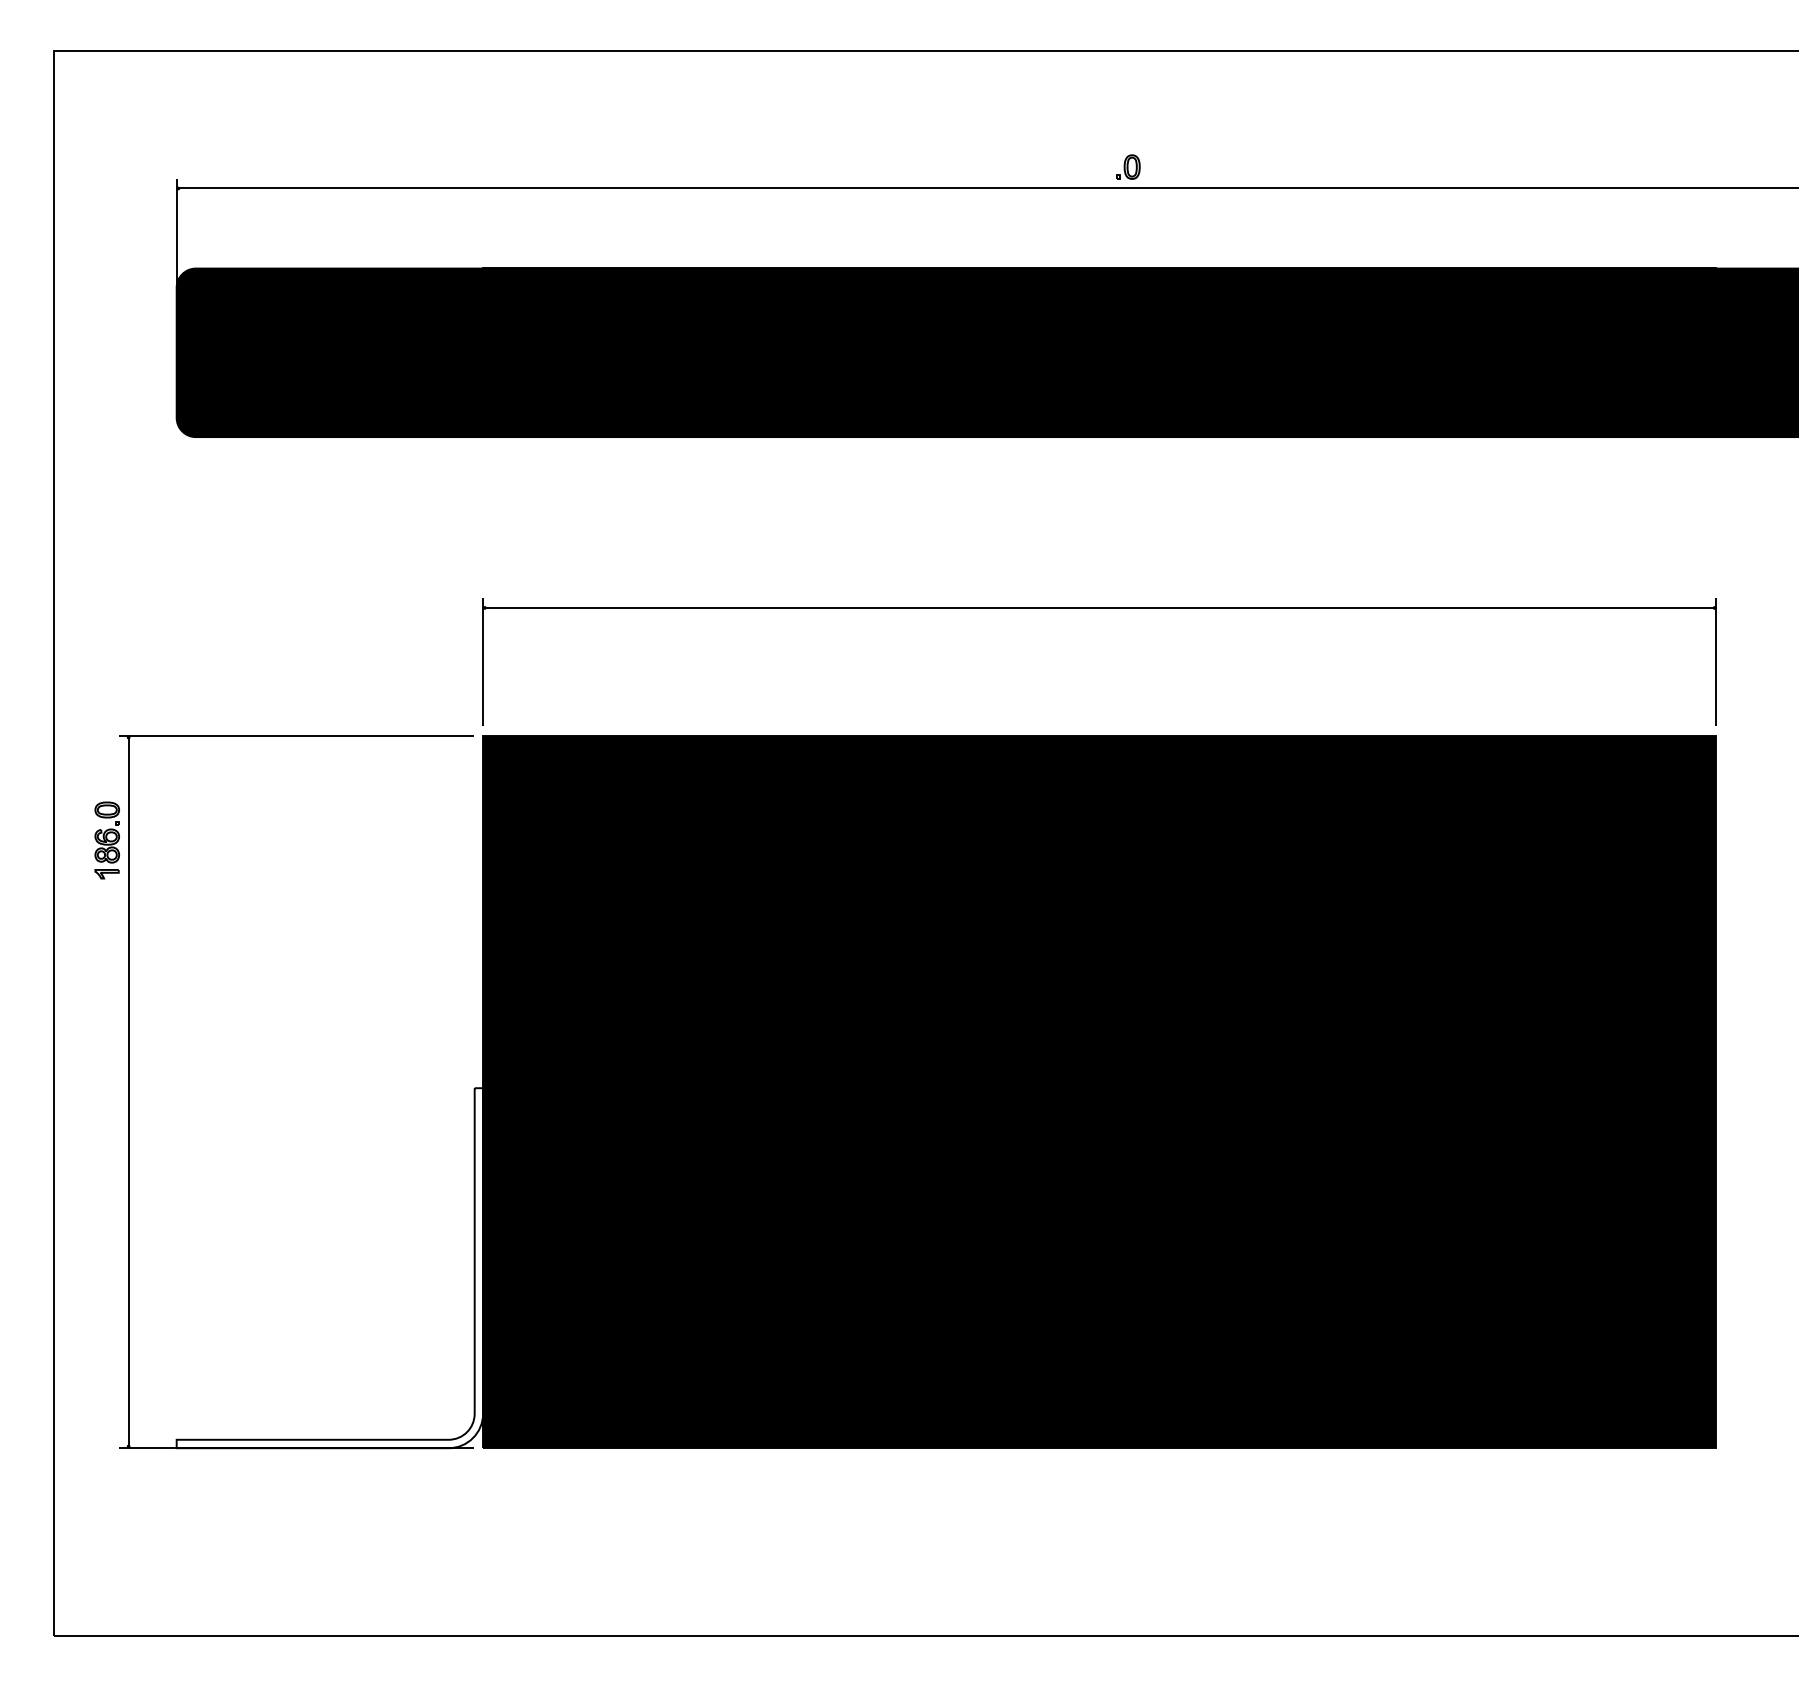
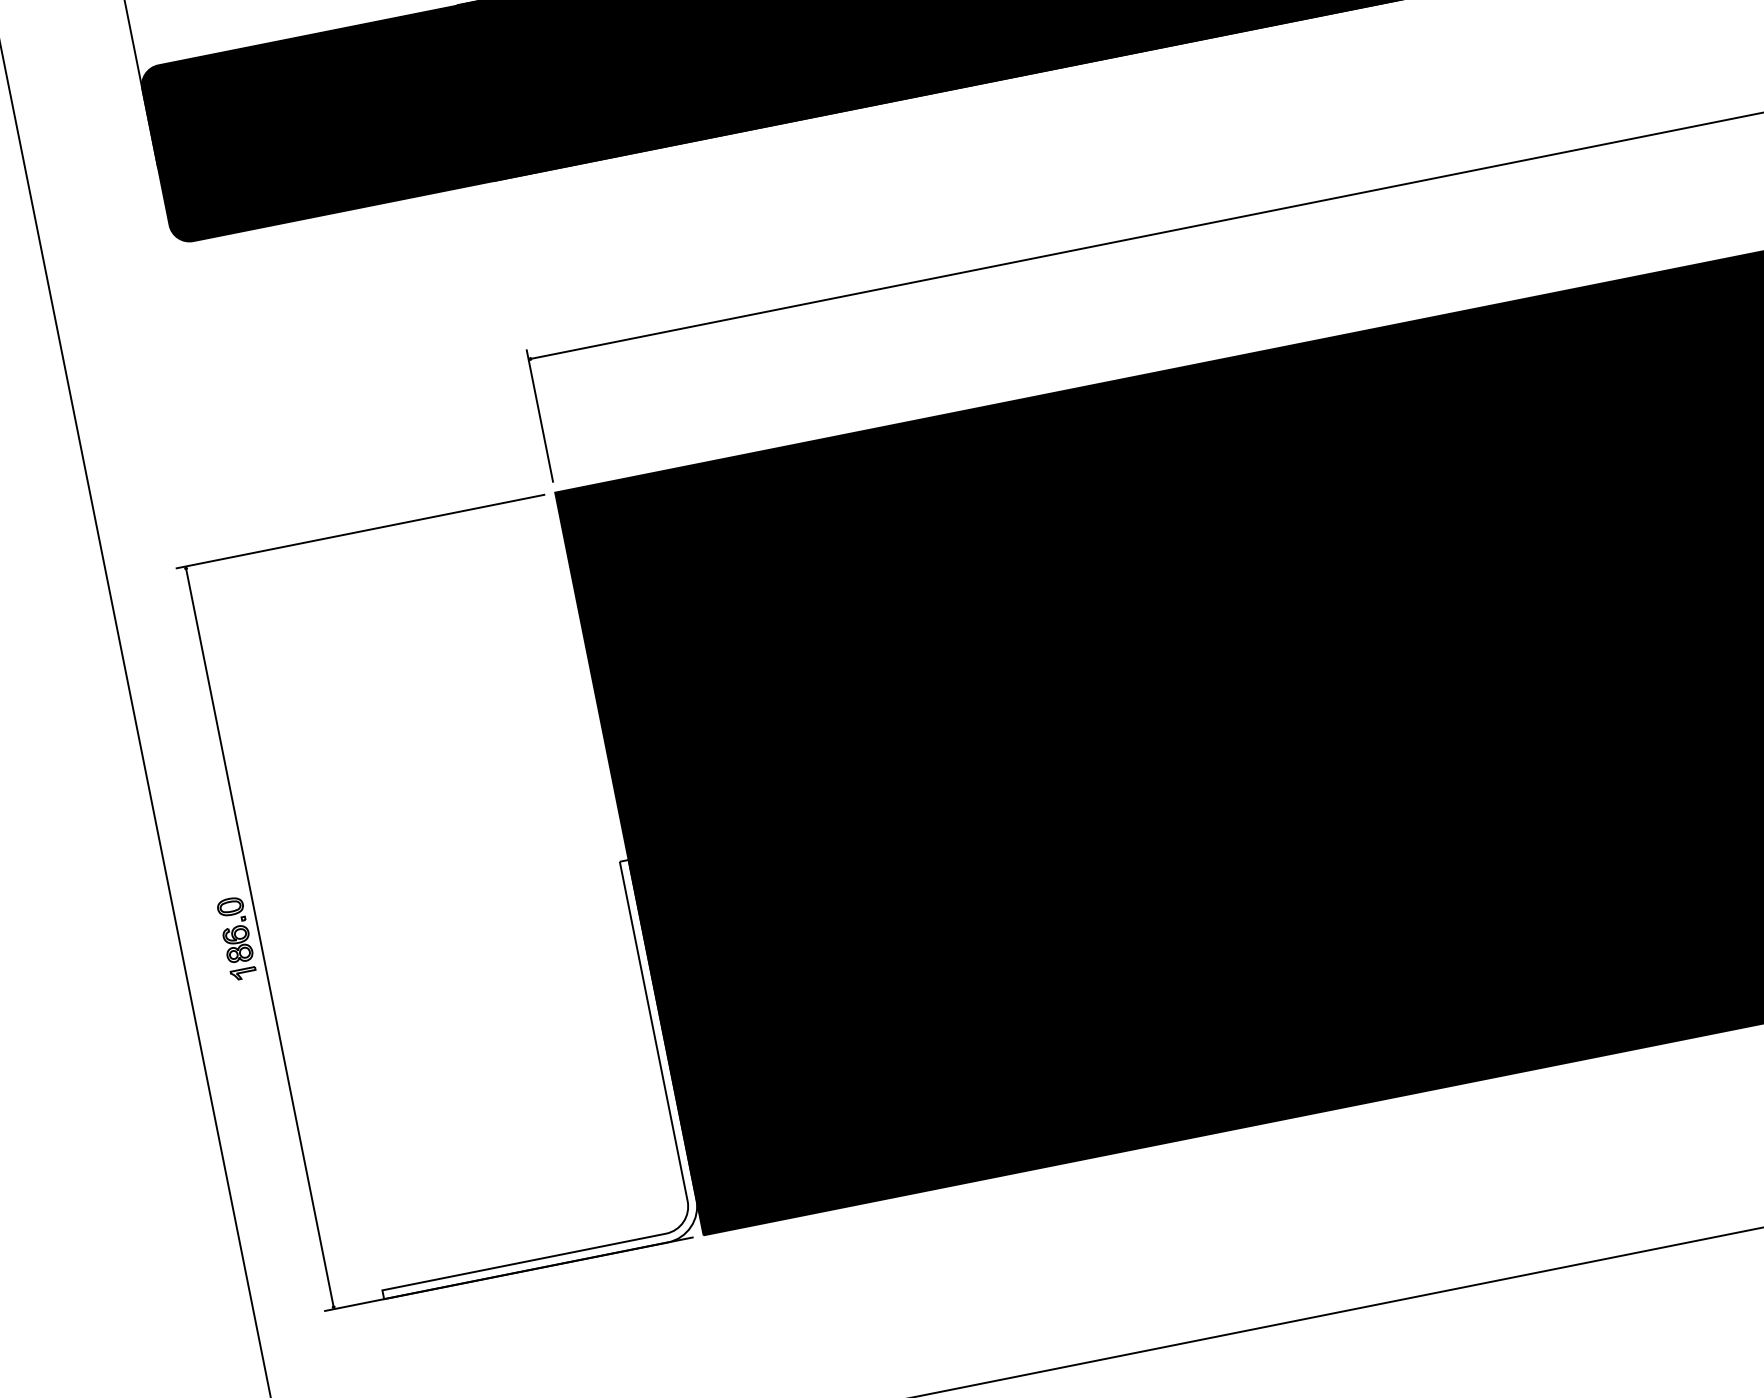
part: (106, 840) -> (236, 938), moved

